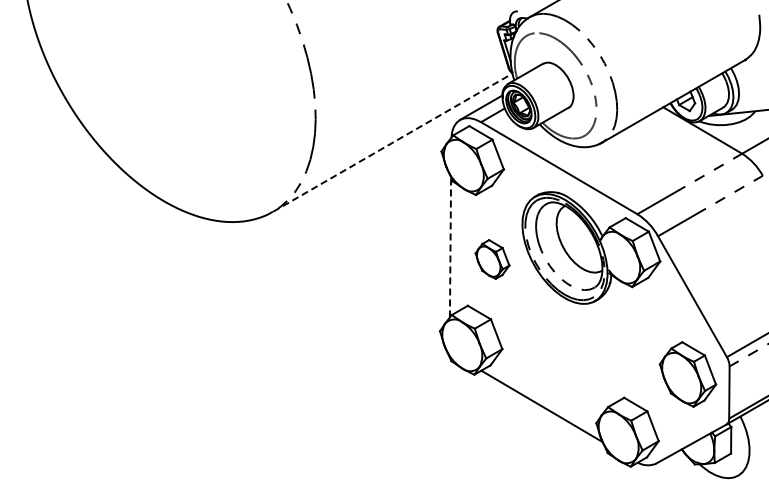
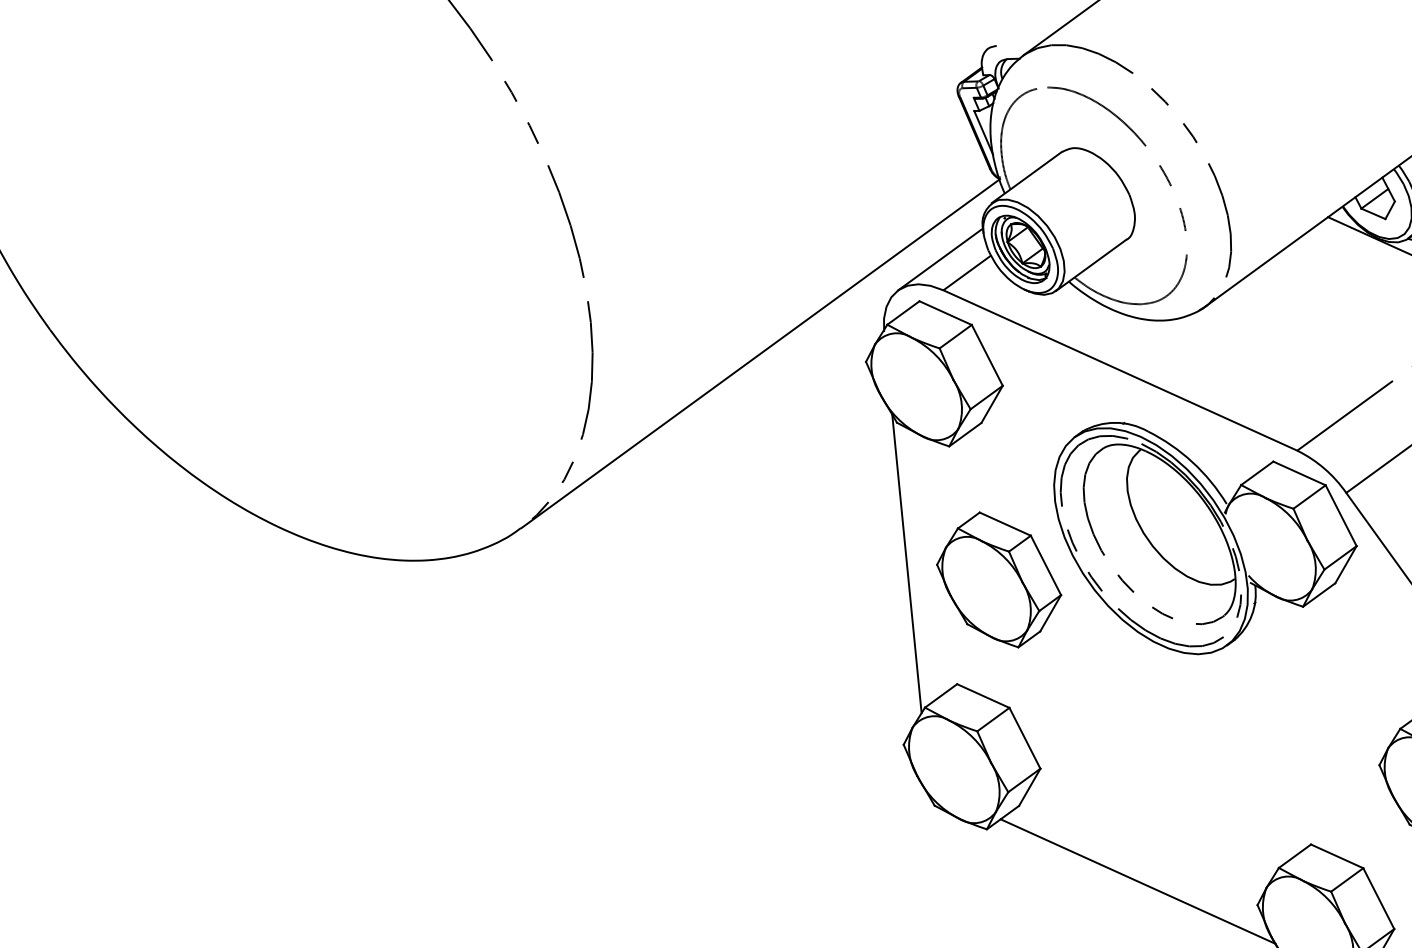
line: (393, 142) -> (761, 353), dashed -> solid
line: (450, 246) -> (906, 561), dashed -> solid
part: (492, 259) -> (999, 580), size x1.67

